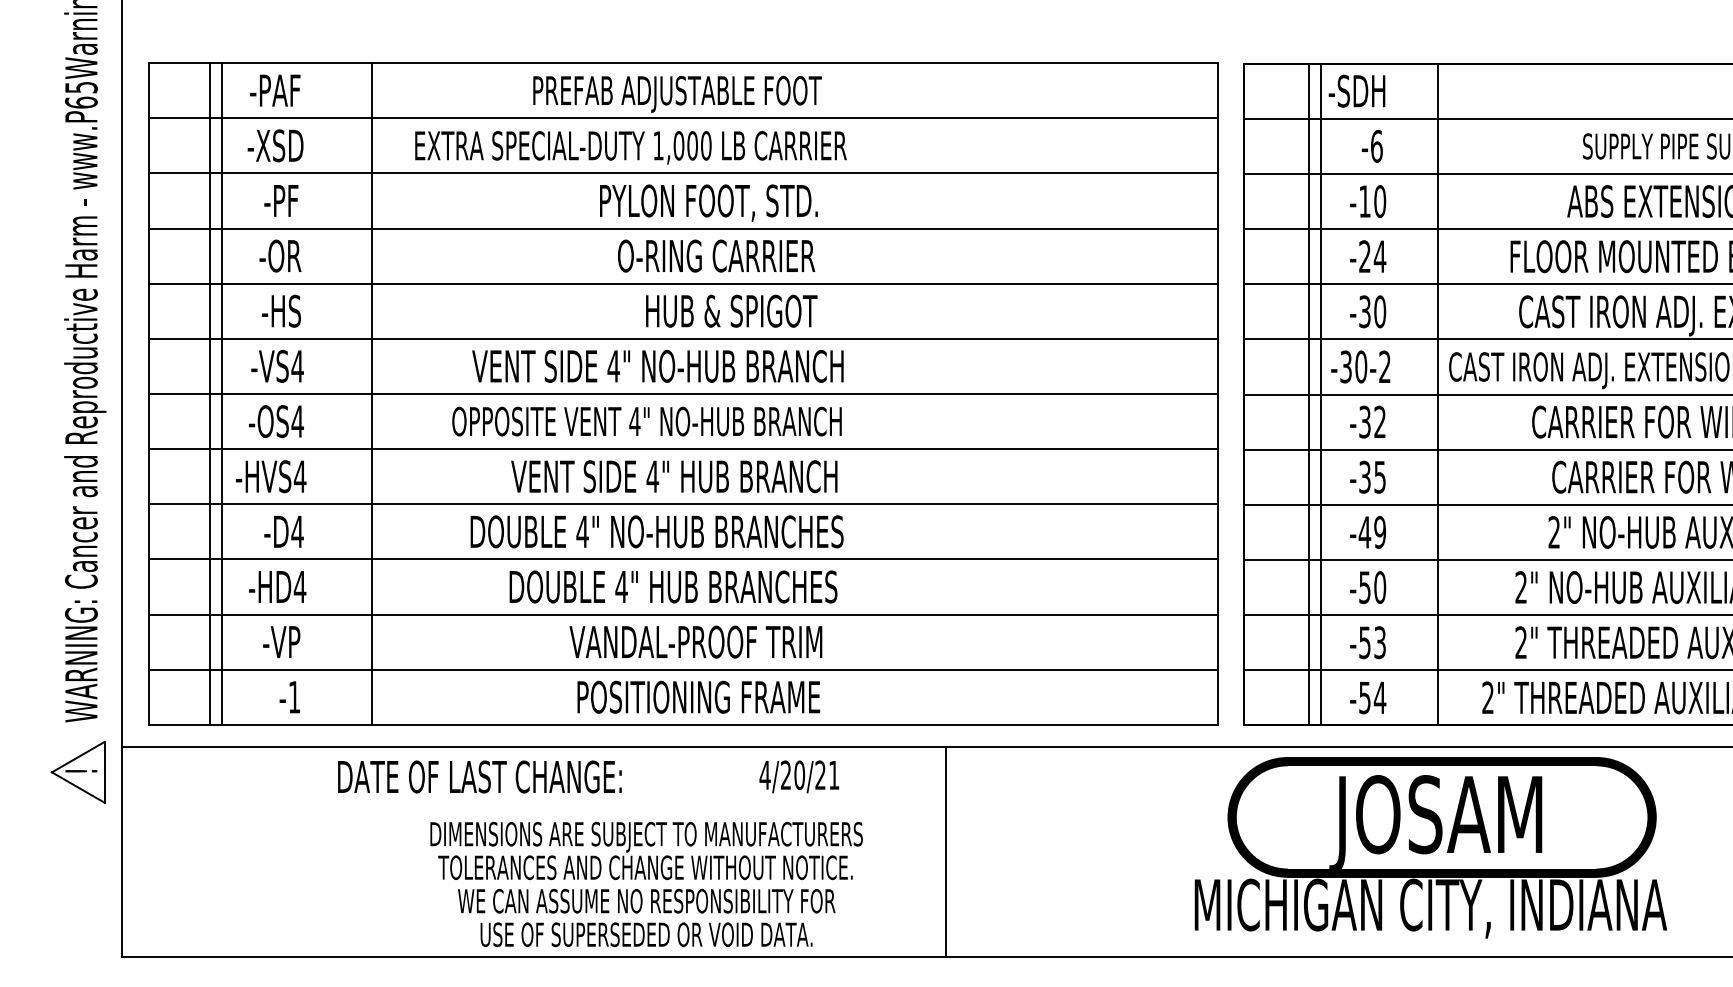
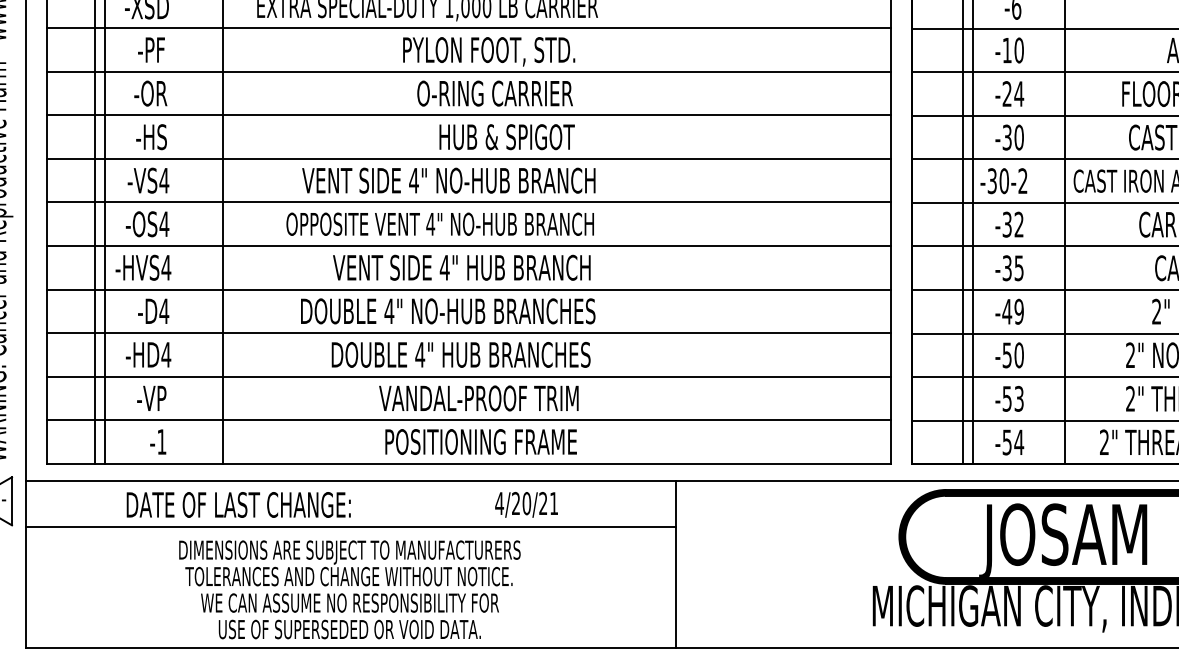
text: (479, 776) -> (238, 504), moved
text: (798, 776) -> (525, 504), moved
line: (533, 804) -> (350, 526), added
text: (646, 884) -> (349, 589), moved

